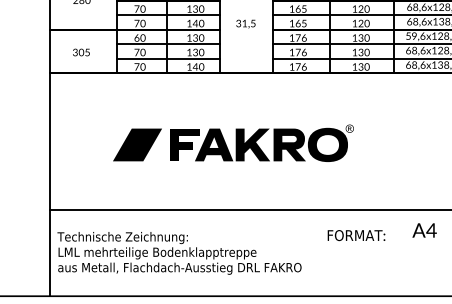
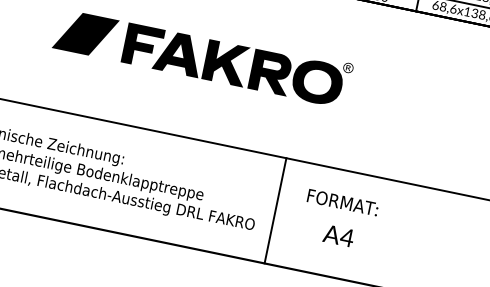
text: (424, 230) -> (338, 235), moved
text: (356, 235) -> (342, 202), moved
line: (315, 252) -> (275, 210), added

